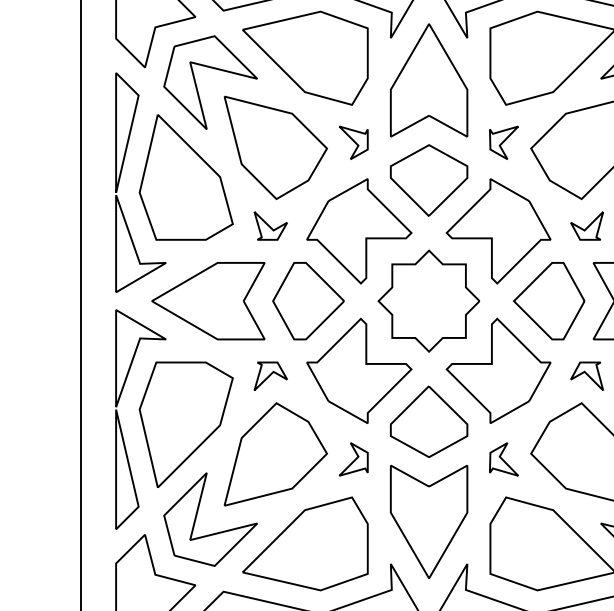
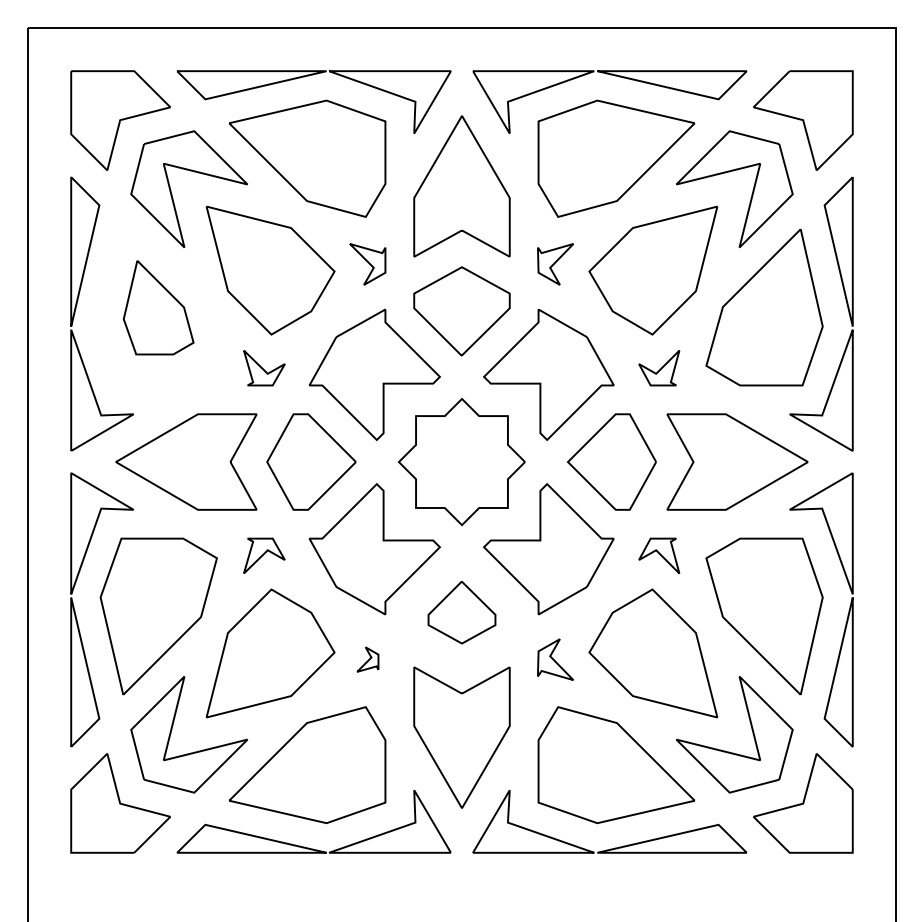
part: (186, 177) -> (158, 307), size x0.6
part: (428, 421) -> (461, 612), size x0.7
part: (353, 459) -> (367, 659), size x0.6

